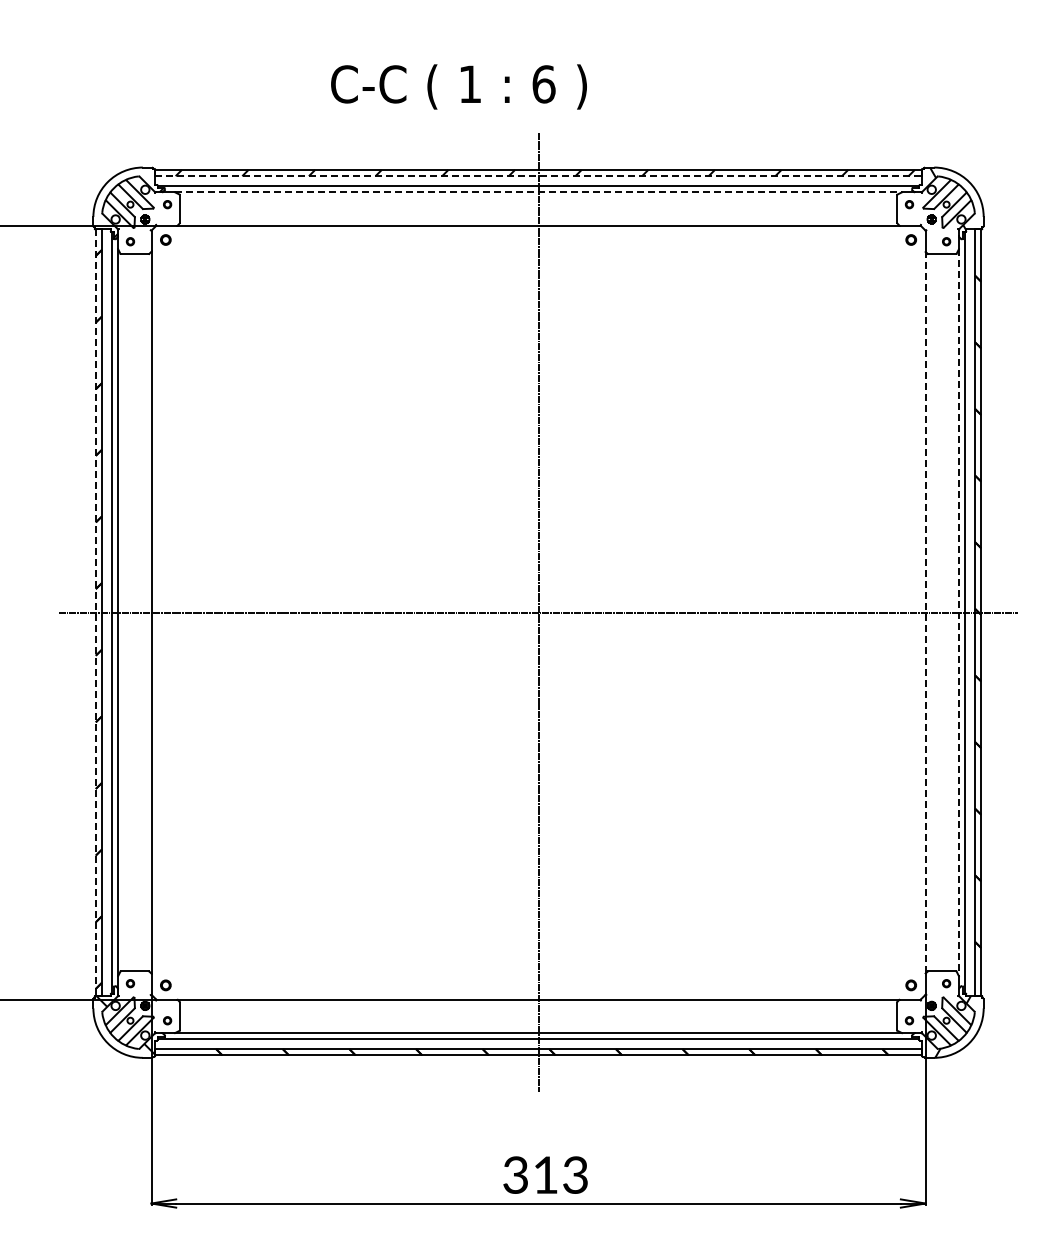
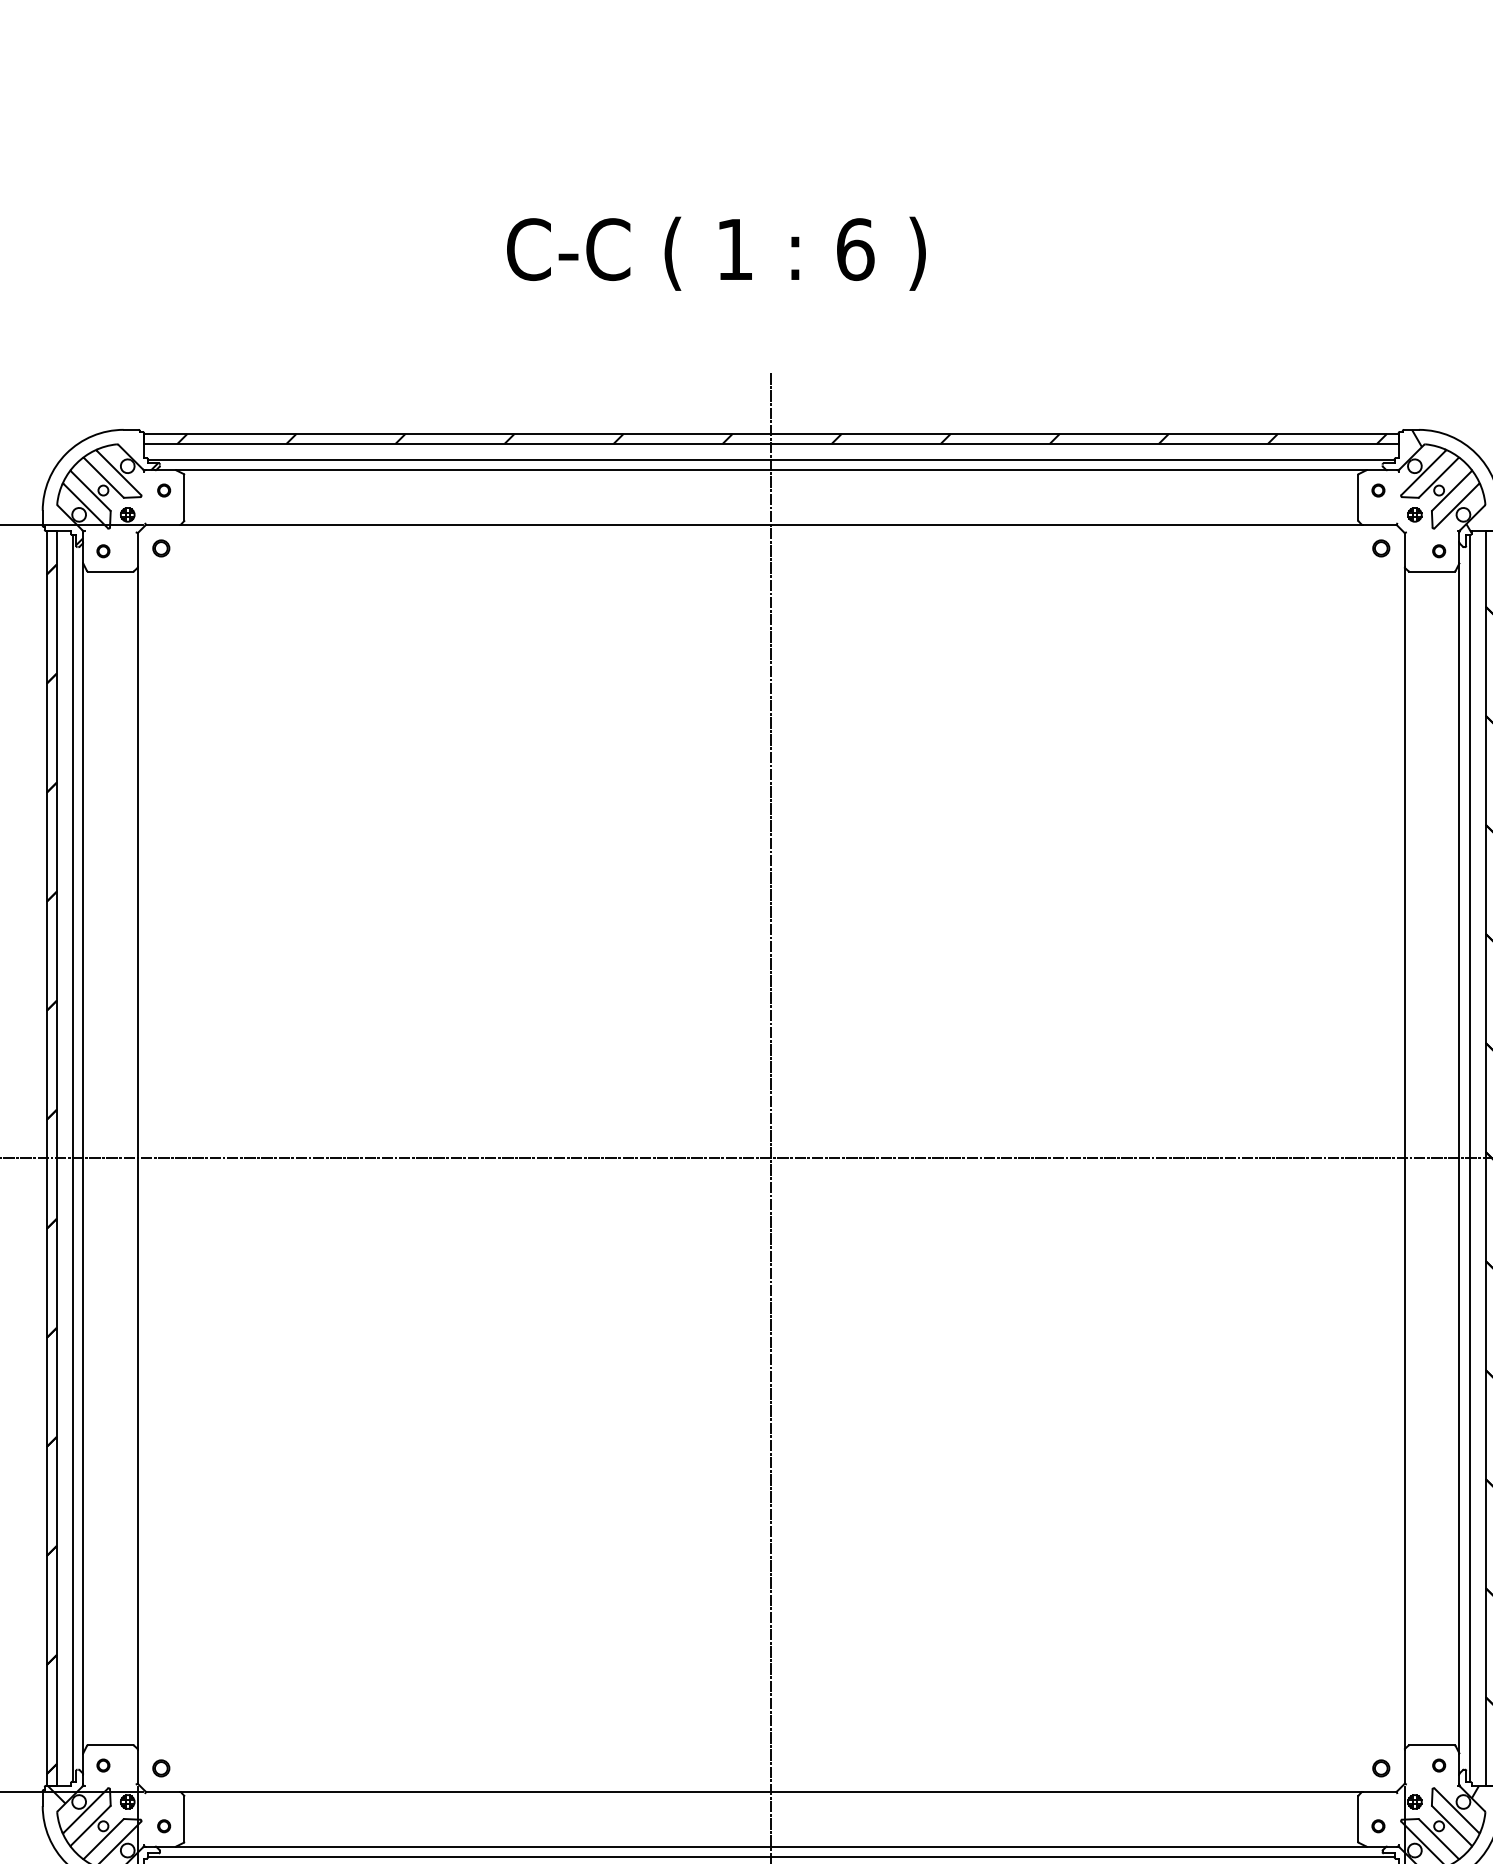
text: (458, 86) -> (715, 252), moved
line: (539, 176) -> (772, 444), dashed -> solid
line: (538, 192) -> (771, 470), dashed -> solid
line: (958, 612) -> (1458, 1158), dashed -> solid
line: (95, 613) -> (46, 1159), dashed -> solid
line: (925, 613) -> (1404, 1159), dashed -> solid

